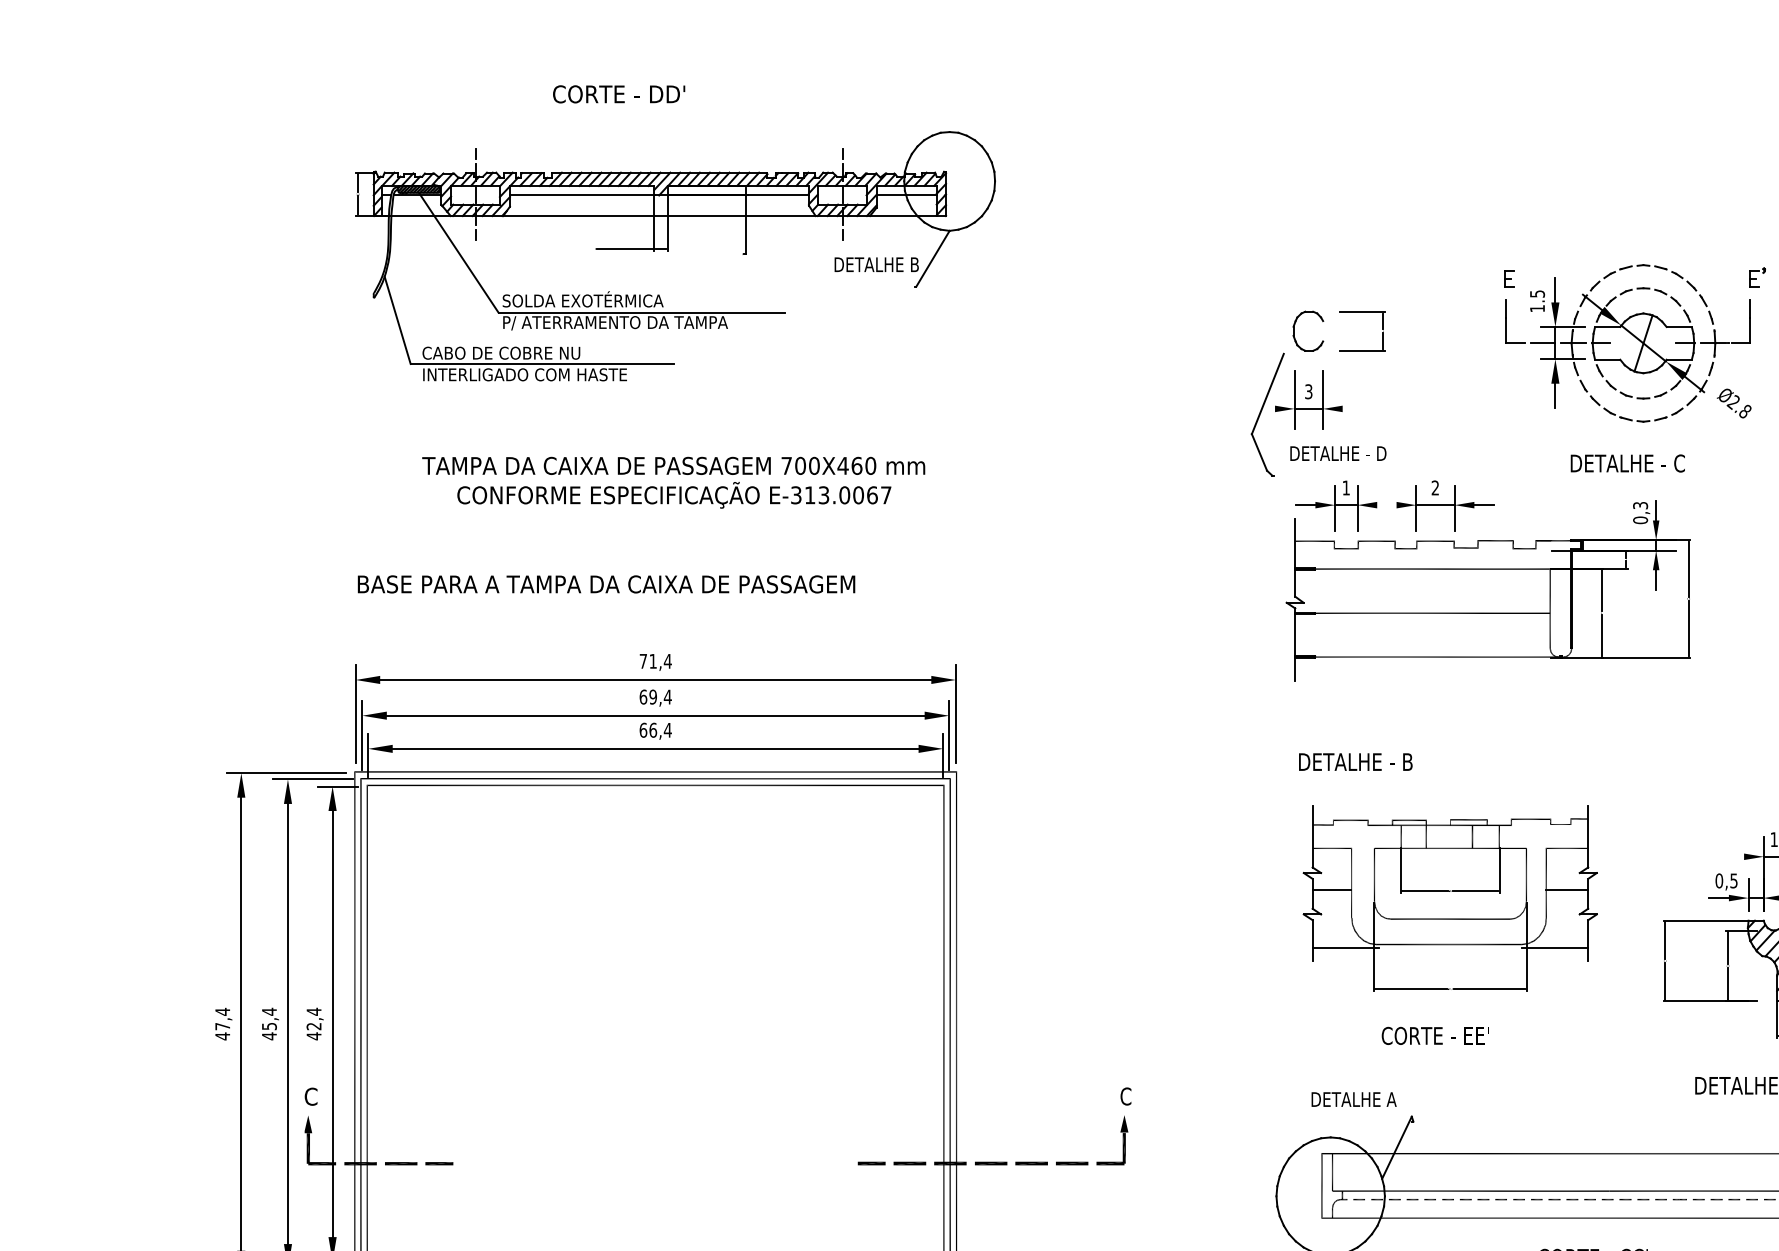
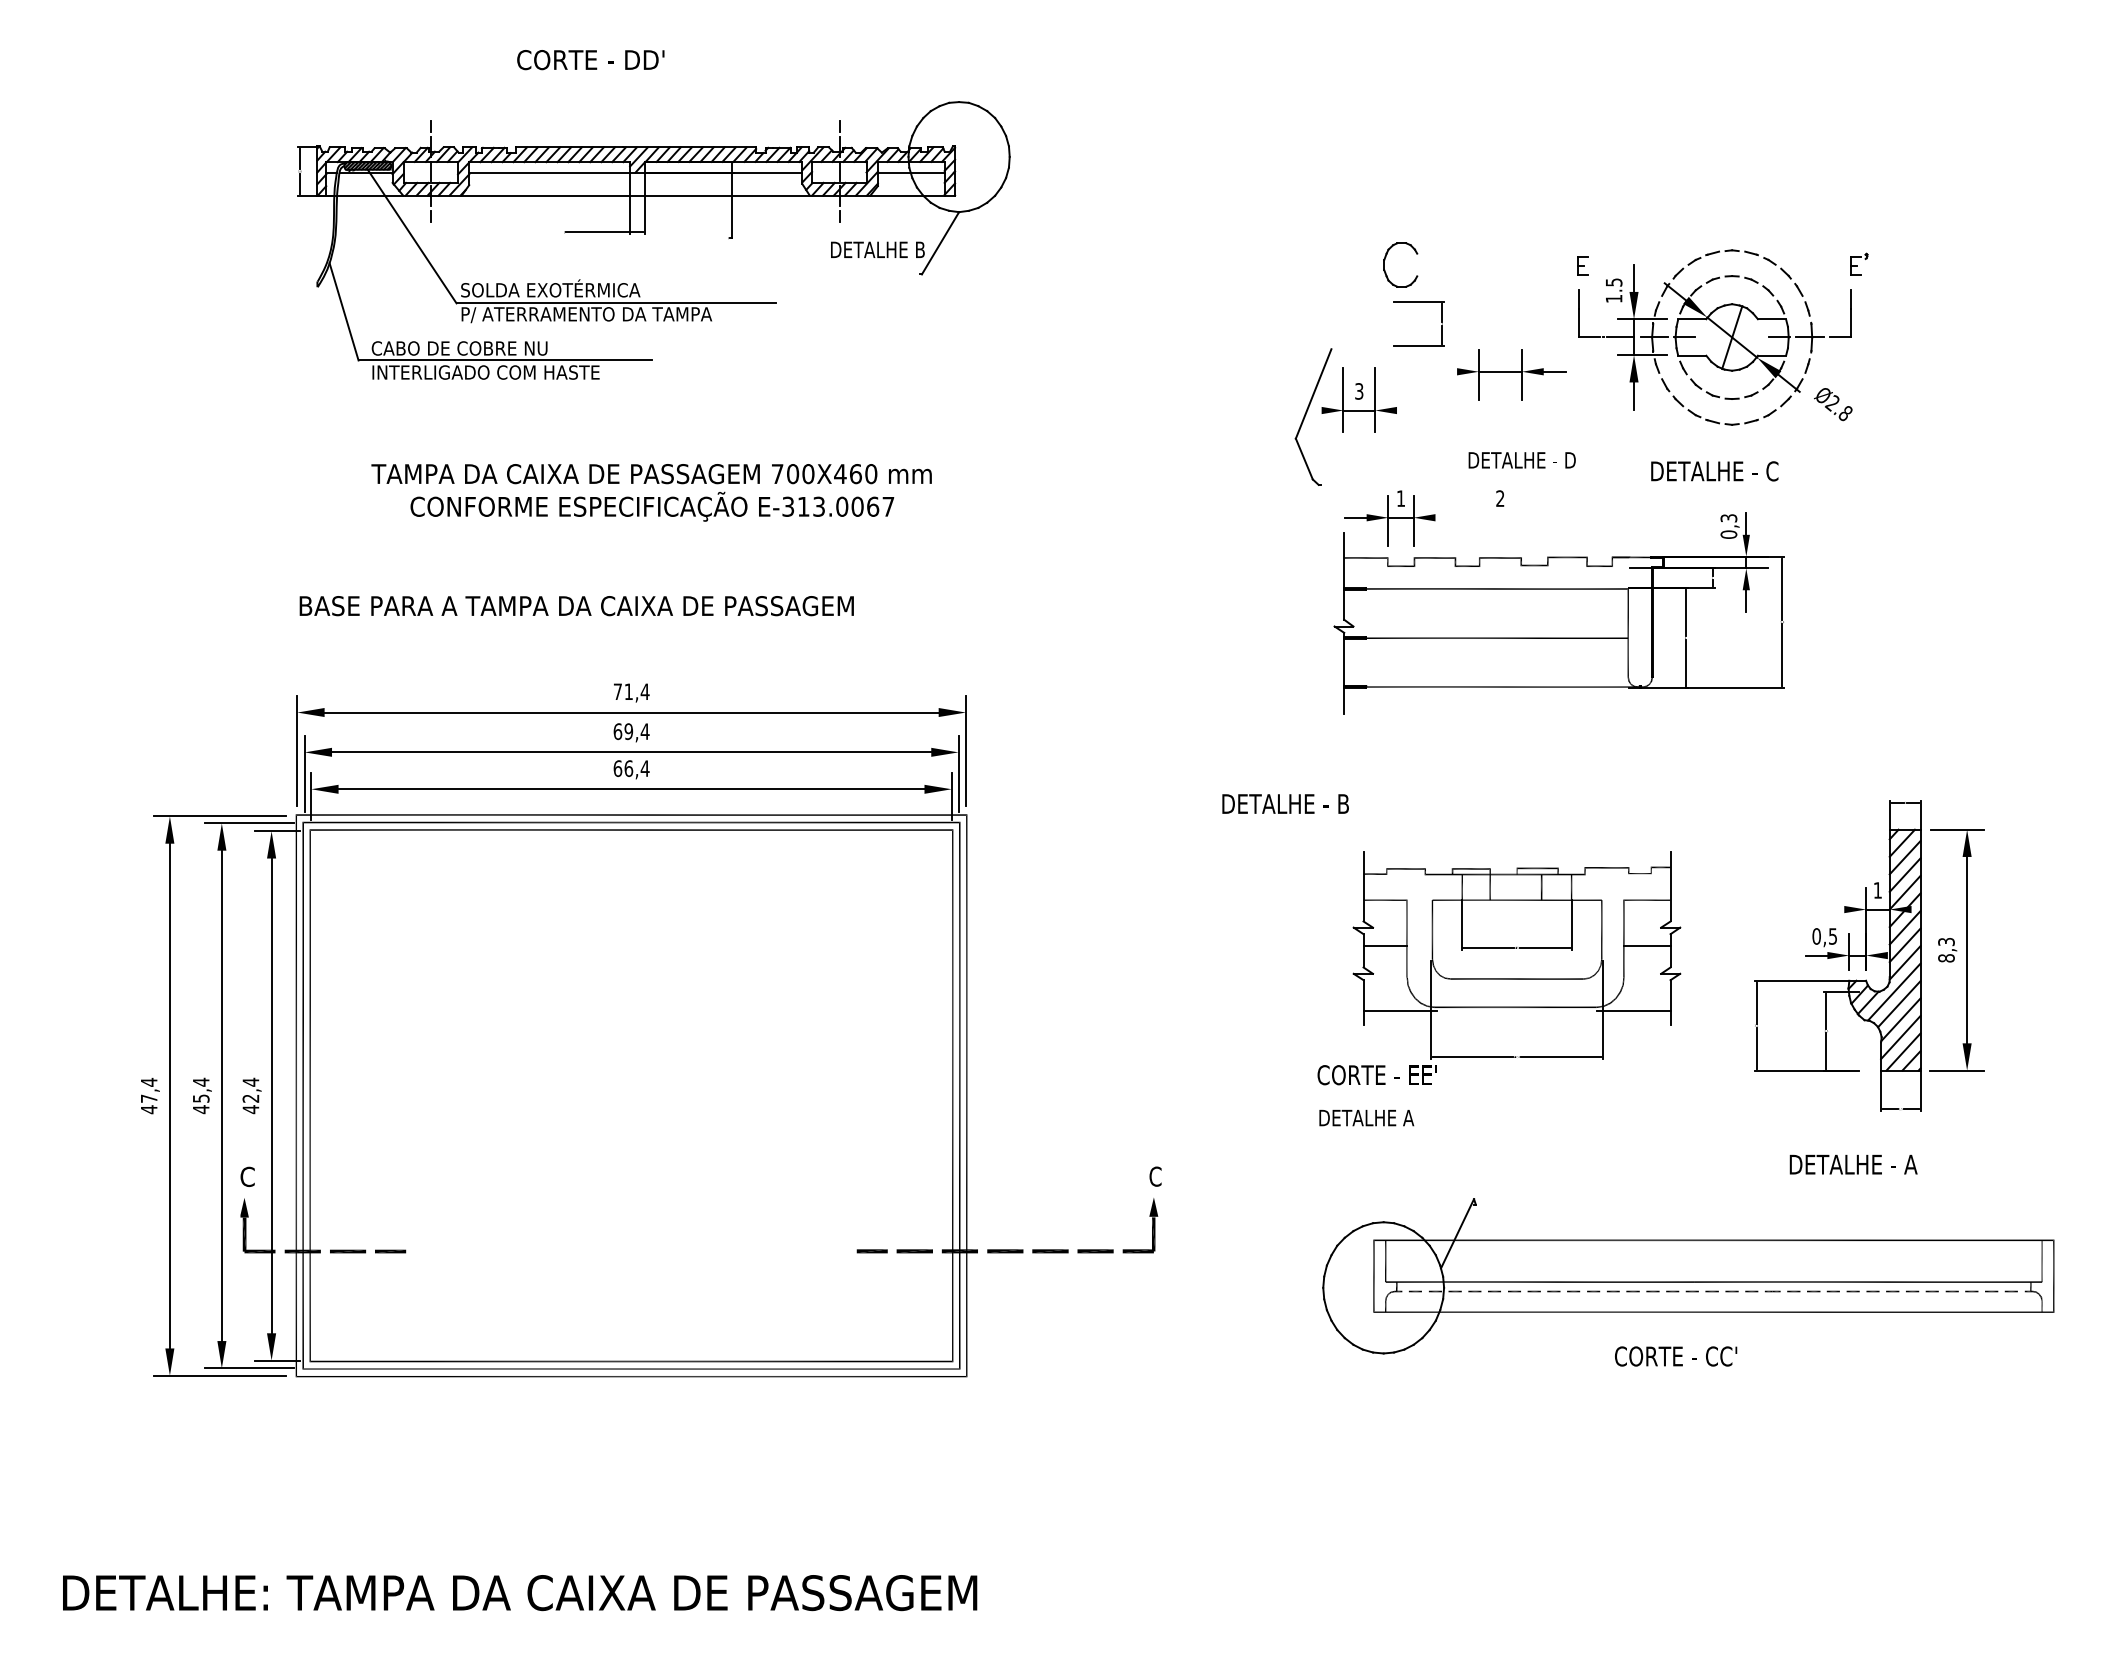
part: (1294, 327) -> (1385, 260), moved
text: (1337, 453) -> (1521, 460), moved
part: (1445, 507) -> (1511, 374), moved
text: (1355, 761) -> (1285, 803), moved
text: (1434, 1036) -> (1376, 1075), moved
text: (1353, 1099) -> (1366, 1118), moved

